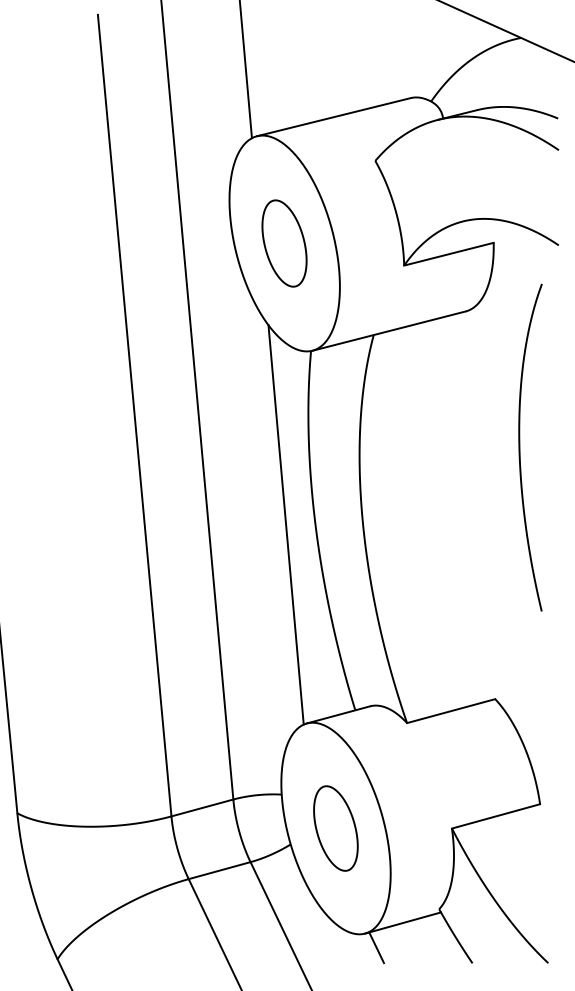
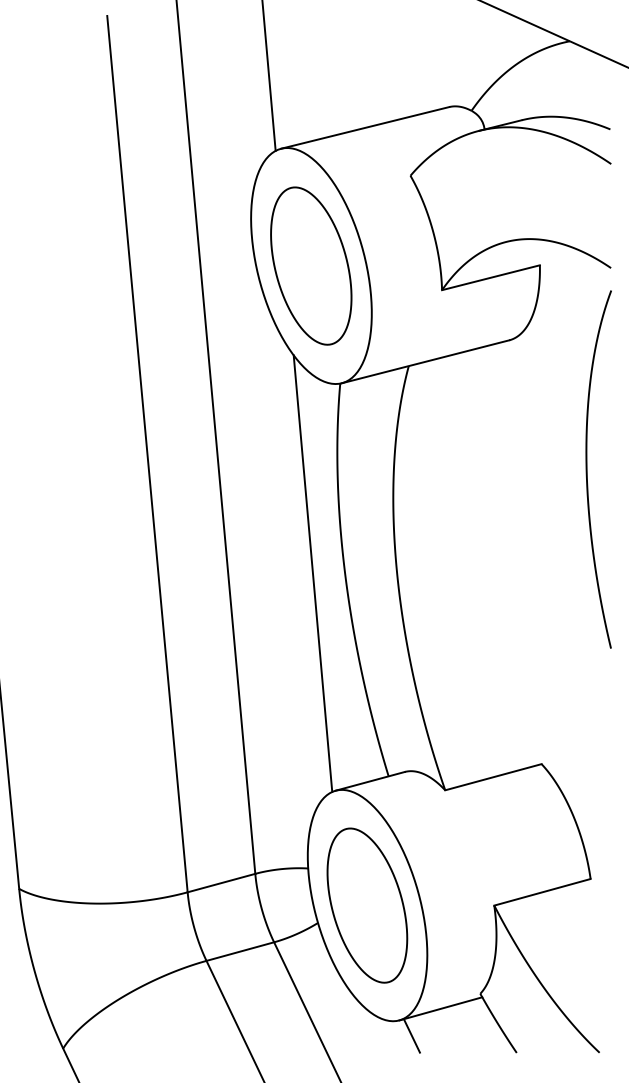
part: (284, 243) -> (311, 266), size x1.67
curve: (520, 447) -> (587, 469), moved
part: (335, 828) -> (366, 905), size x1.67

